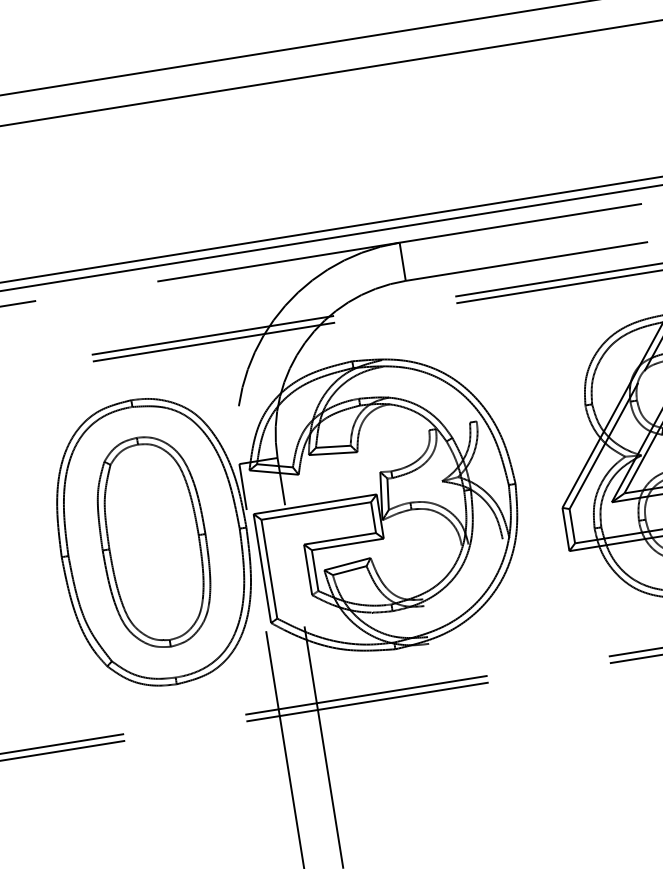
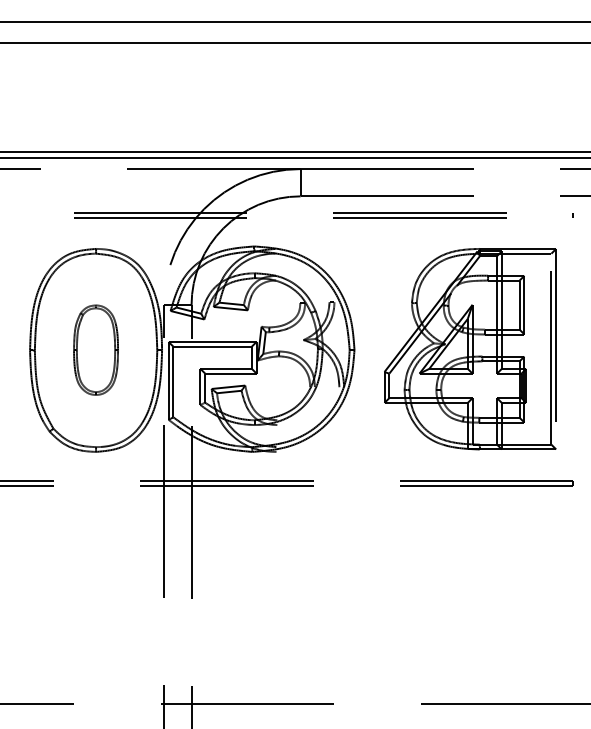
part: (153, 541) -> (95, 349), size x0.6

